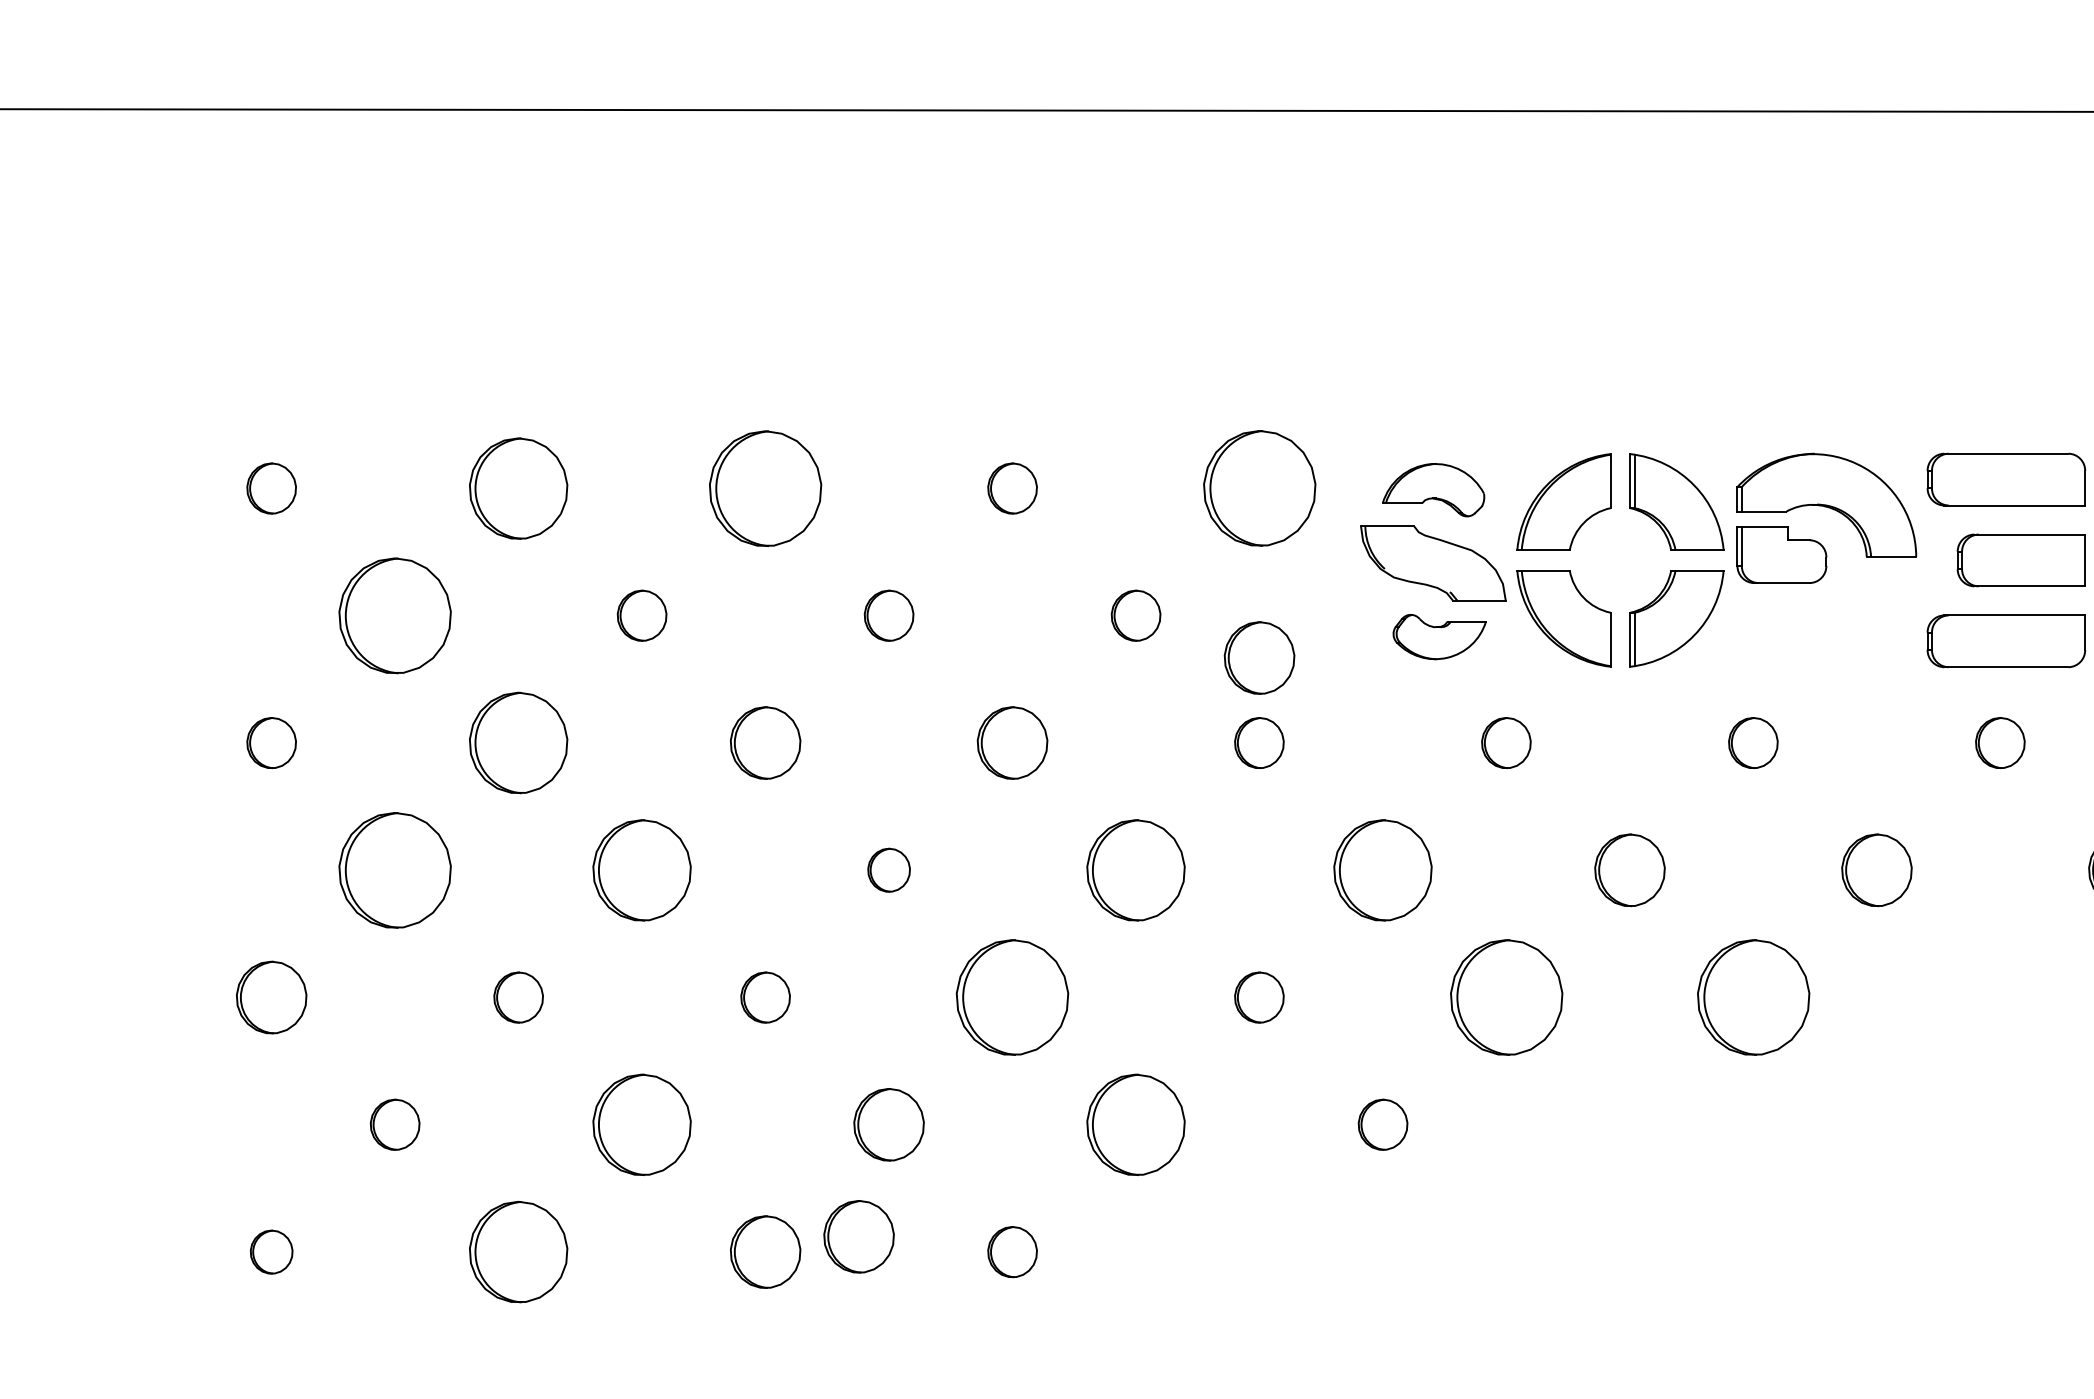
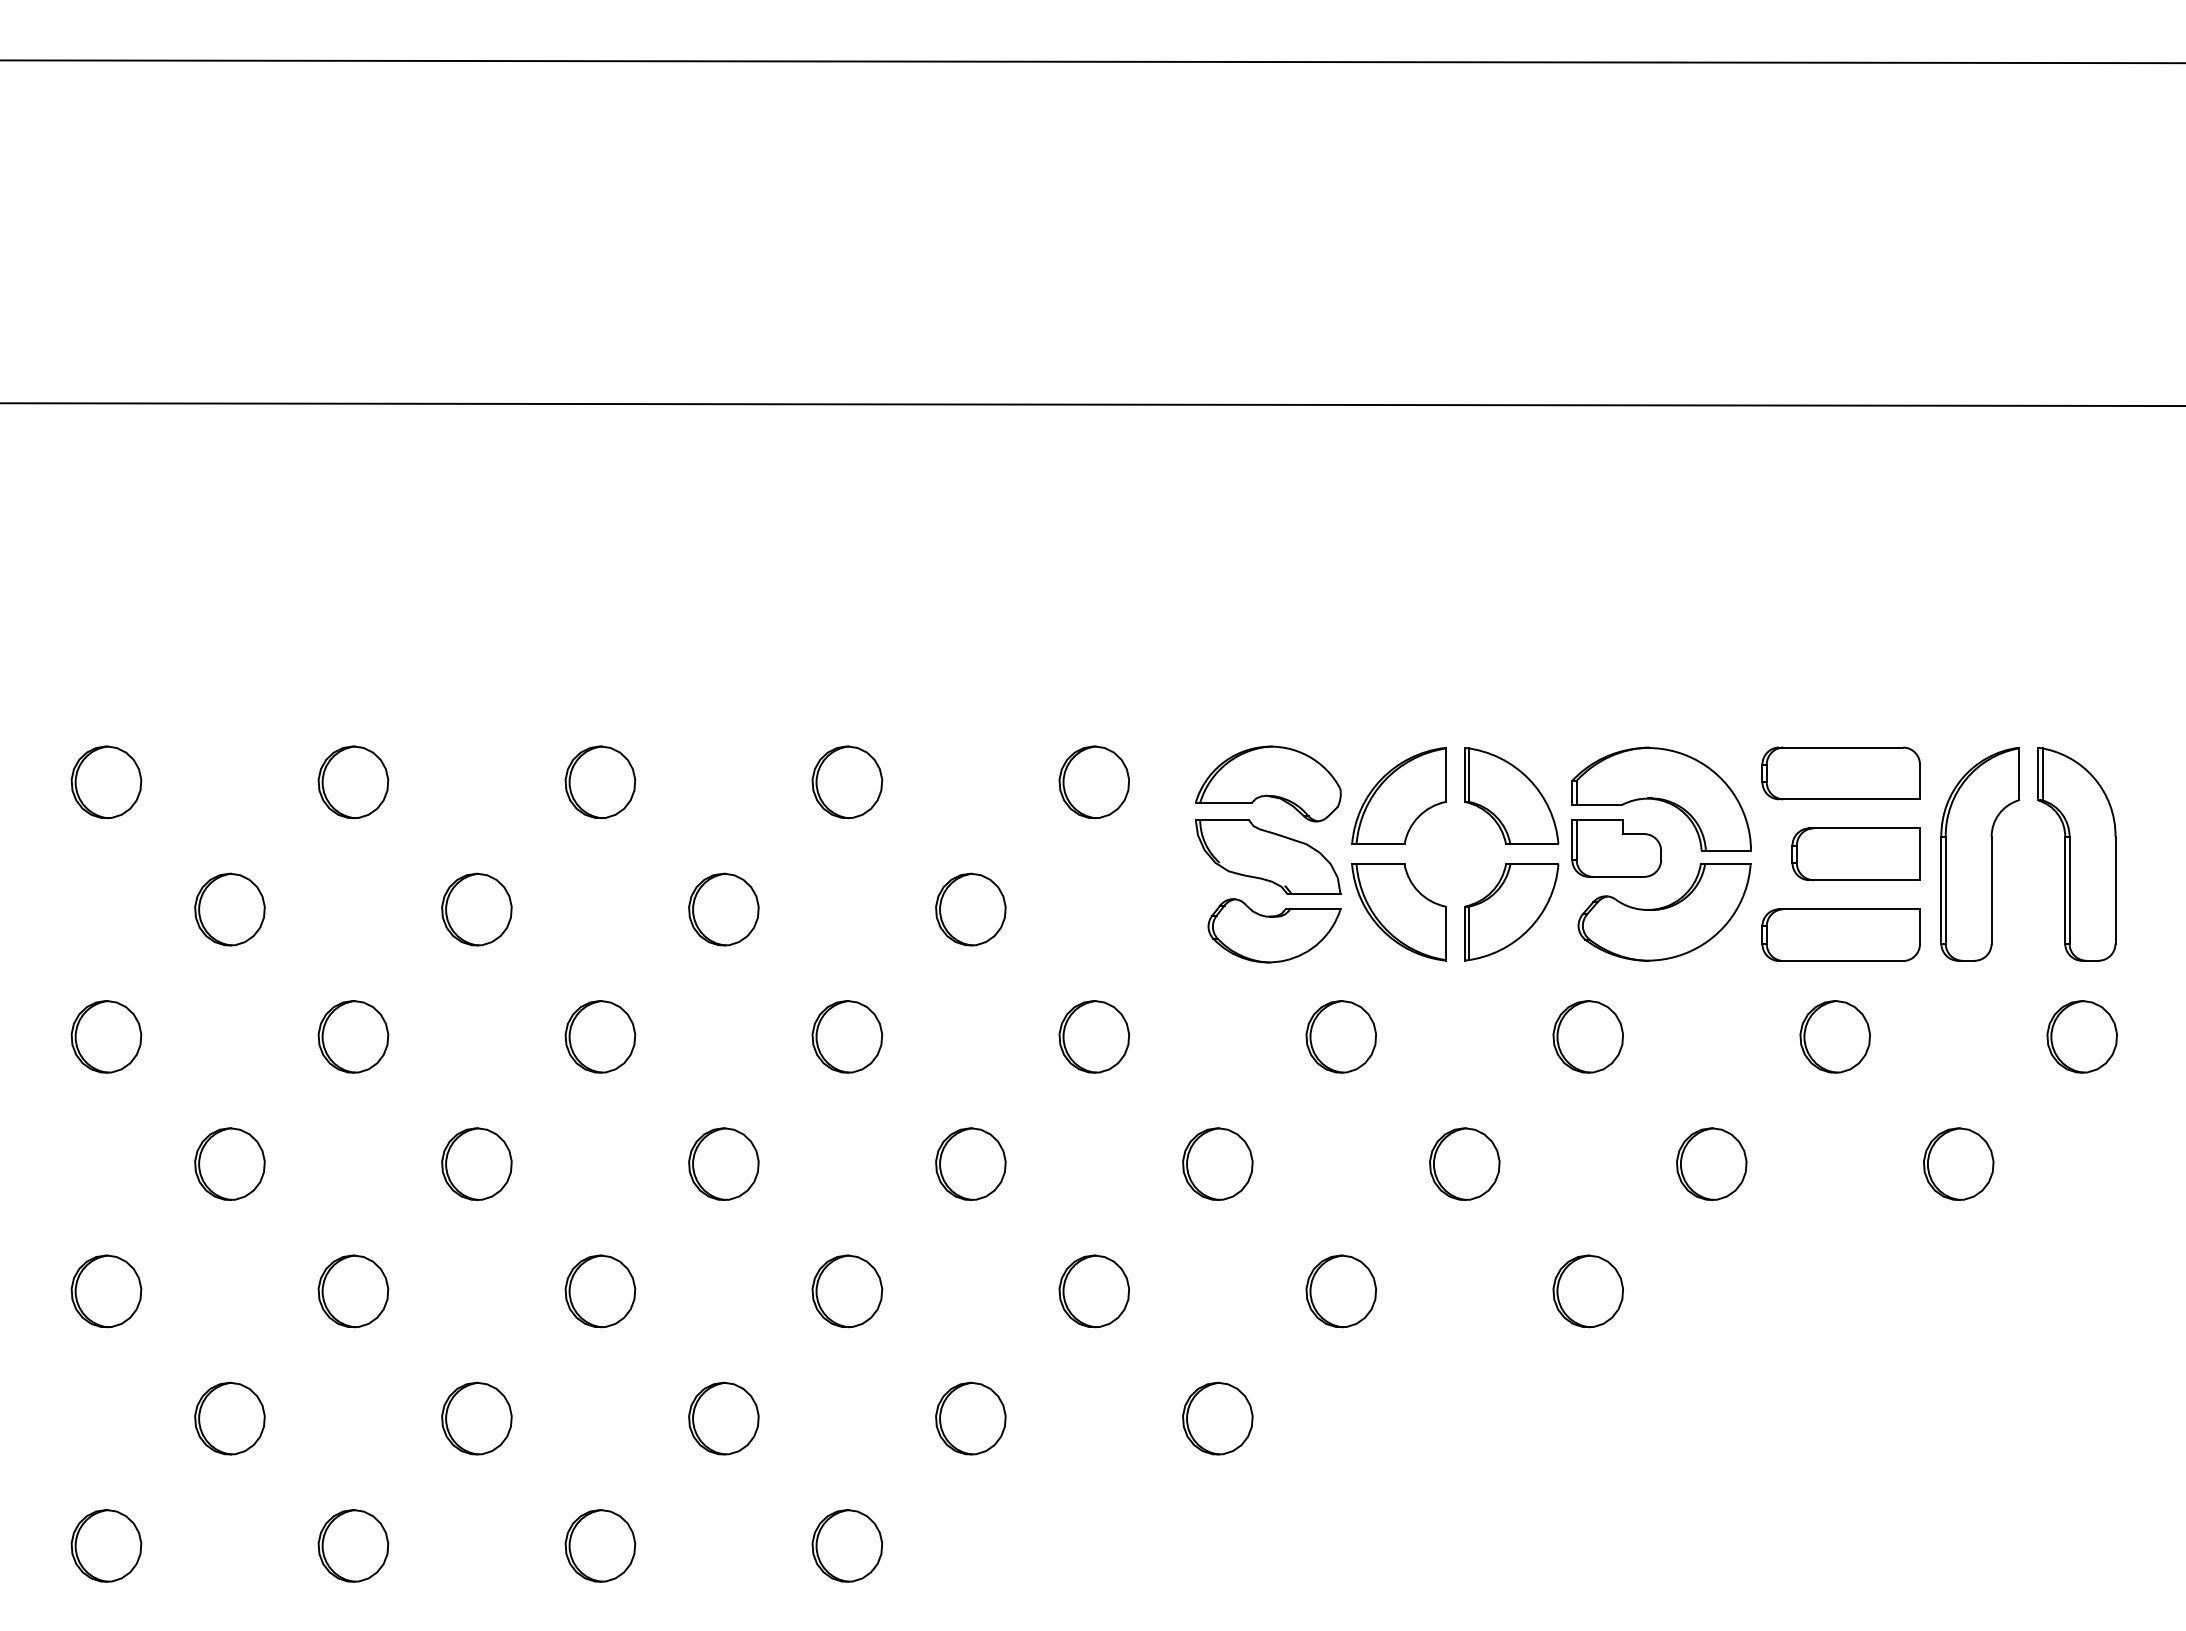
part: (518, 487) -> (353, 781), size x0.71
part: (765, 487) -> (600, 781), size x0.62
part: (271, 488) -> (106, 782), size x1.43
part: (1012, 488) -> (847, 782), size x1.43
part: (1258, 488) -> (1093, 782), size x0.62
part: (1433, 489) -> (1268, 783), size x1.43
part: (394, 615) -> (229, 909), size x0.62
part: (641, 615) -> (476, 909), size x1.43
part: (888, 615) -> (723, 909), size x1.43
part: (1135, 615) -> (970, 909), size x1.43
part: (1829, 618) -> (1664, 912), added
part: (1439, 636) -> (1274, 930), size x1.43
part: (1259, 657) -> (1094, 951), removed
part: (271, 742) -> (106, 1036), size x1.43
part: (518, 742) -> (353, 1036), size x0.71
part: (1258, 742) -> (1093, 1036), size x1.43
part: (1505, 742) -> (1340, 1036), size x1.43
part: (1752, 742) -> (1587, 1036), size x1.43
part: (1999, 742) -> (1834, 1036), size x1.43
part: (394, 869) -> (229, 1163), size x0.62
part: (641, 869) -> (476, 1163), size x0.71
part: (888, 869) -> (723, 1163), size x1.67
part: (1135, 869) -> (970, 1163), size x0.71
part: (1382, 869) -> (1217, 1163), size x0.71
part: (518, 997) -> (353, 1291), size x1.43
part: (765, 997) -> (600, 1291), size x1.43
part: (1012, 997) -> (847, 1291), size x0.62
part: (1258, 997) -> (1093, 1291), size x1.43
part: (1505, 997) -> (1340, 1291), size x0.62
part: (1752, 997) -> (1587, 1291), size x0.62
part: (394, 1124) -> (229, 1418), size x1.43
part: (641, 1124) -> (476, 1418), size x0.71
part: (1135, 1124) -> (970, 1418), size x0.71
part: (1382, 1124) -> (1217, 1418), size x1.43
part: (858, 1236) -> (693, 1530), removed
part: (271, 1251) -> (106, 1545), size x1.67
part: (518, 1251) -> (353, 1545), size x0.71
part: (1012, 1251) -> (847, 1545), size x1.43

